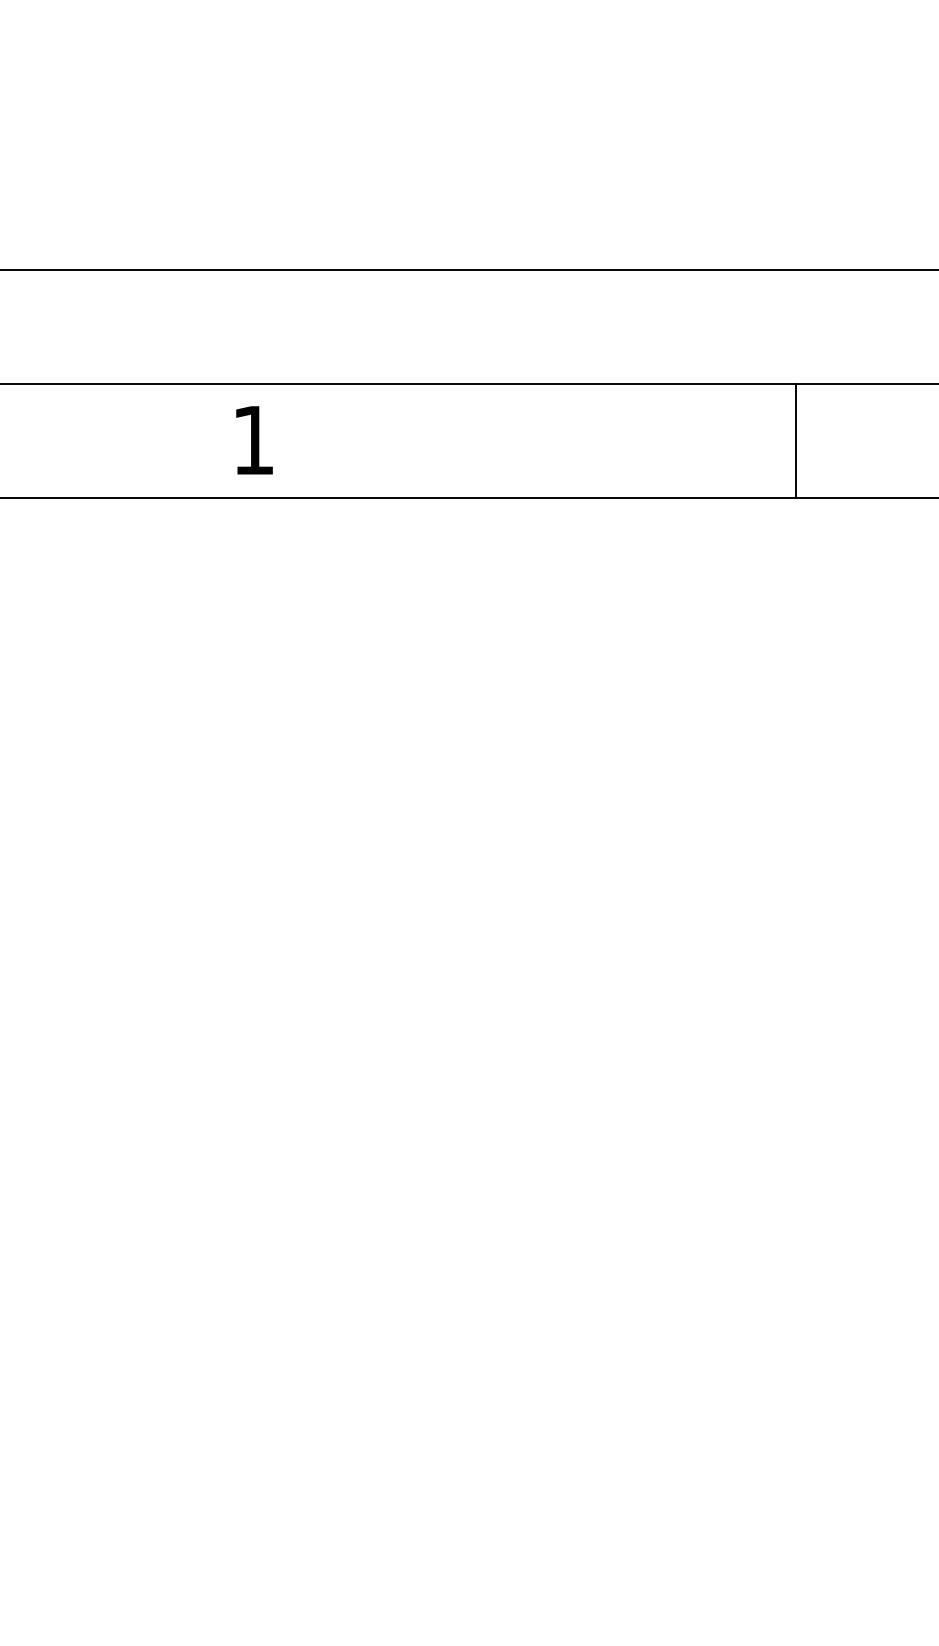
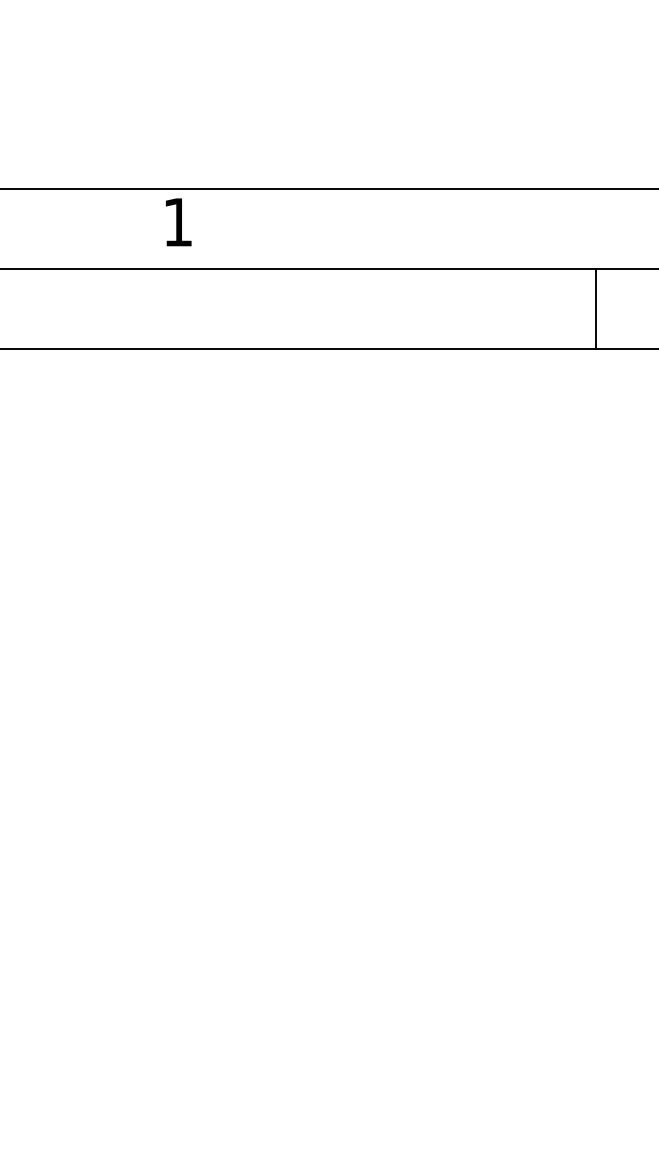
text: (254, 440) -> (178, 222), moved
line: (795, 440) -> (596, 308), moved

